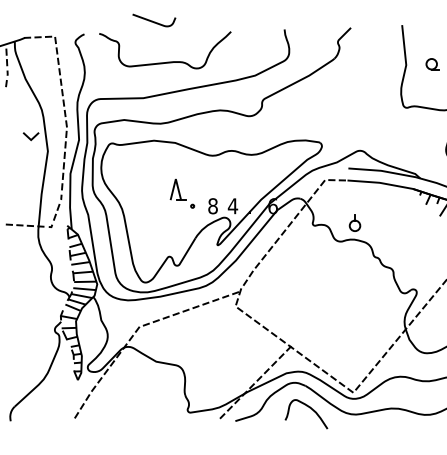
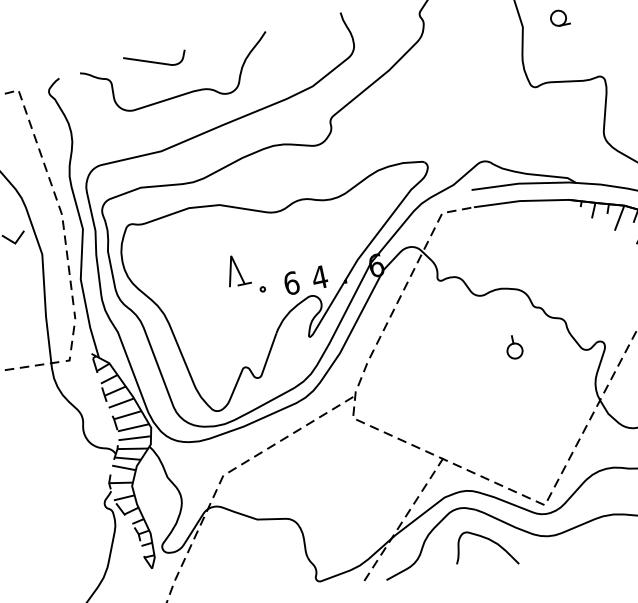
curve: (154, 21) -> (156, 61), moved
text: (212, 206) -> (290, 283), 8 -> 6
part: (354, 222) -> (513, 346), moved

